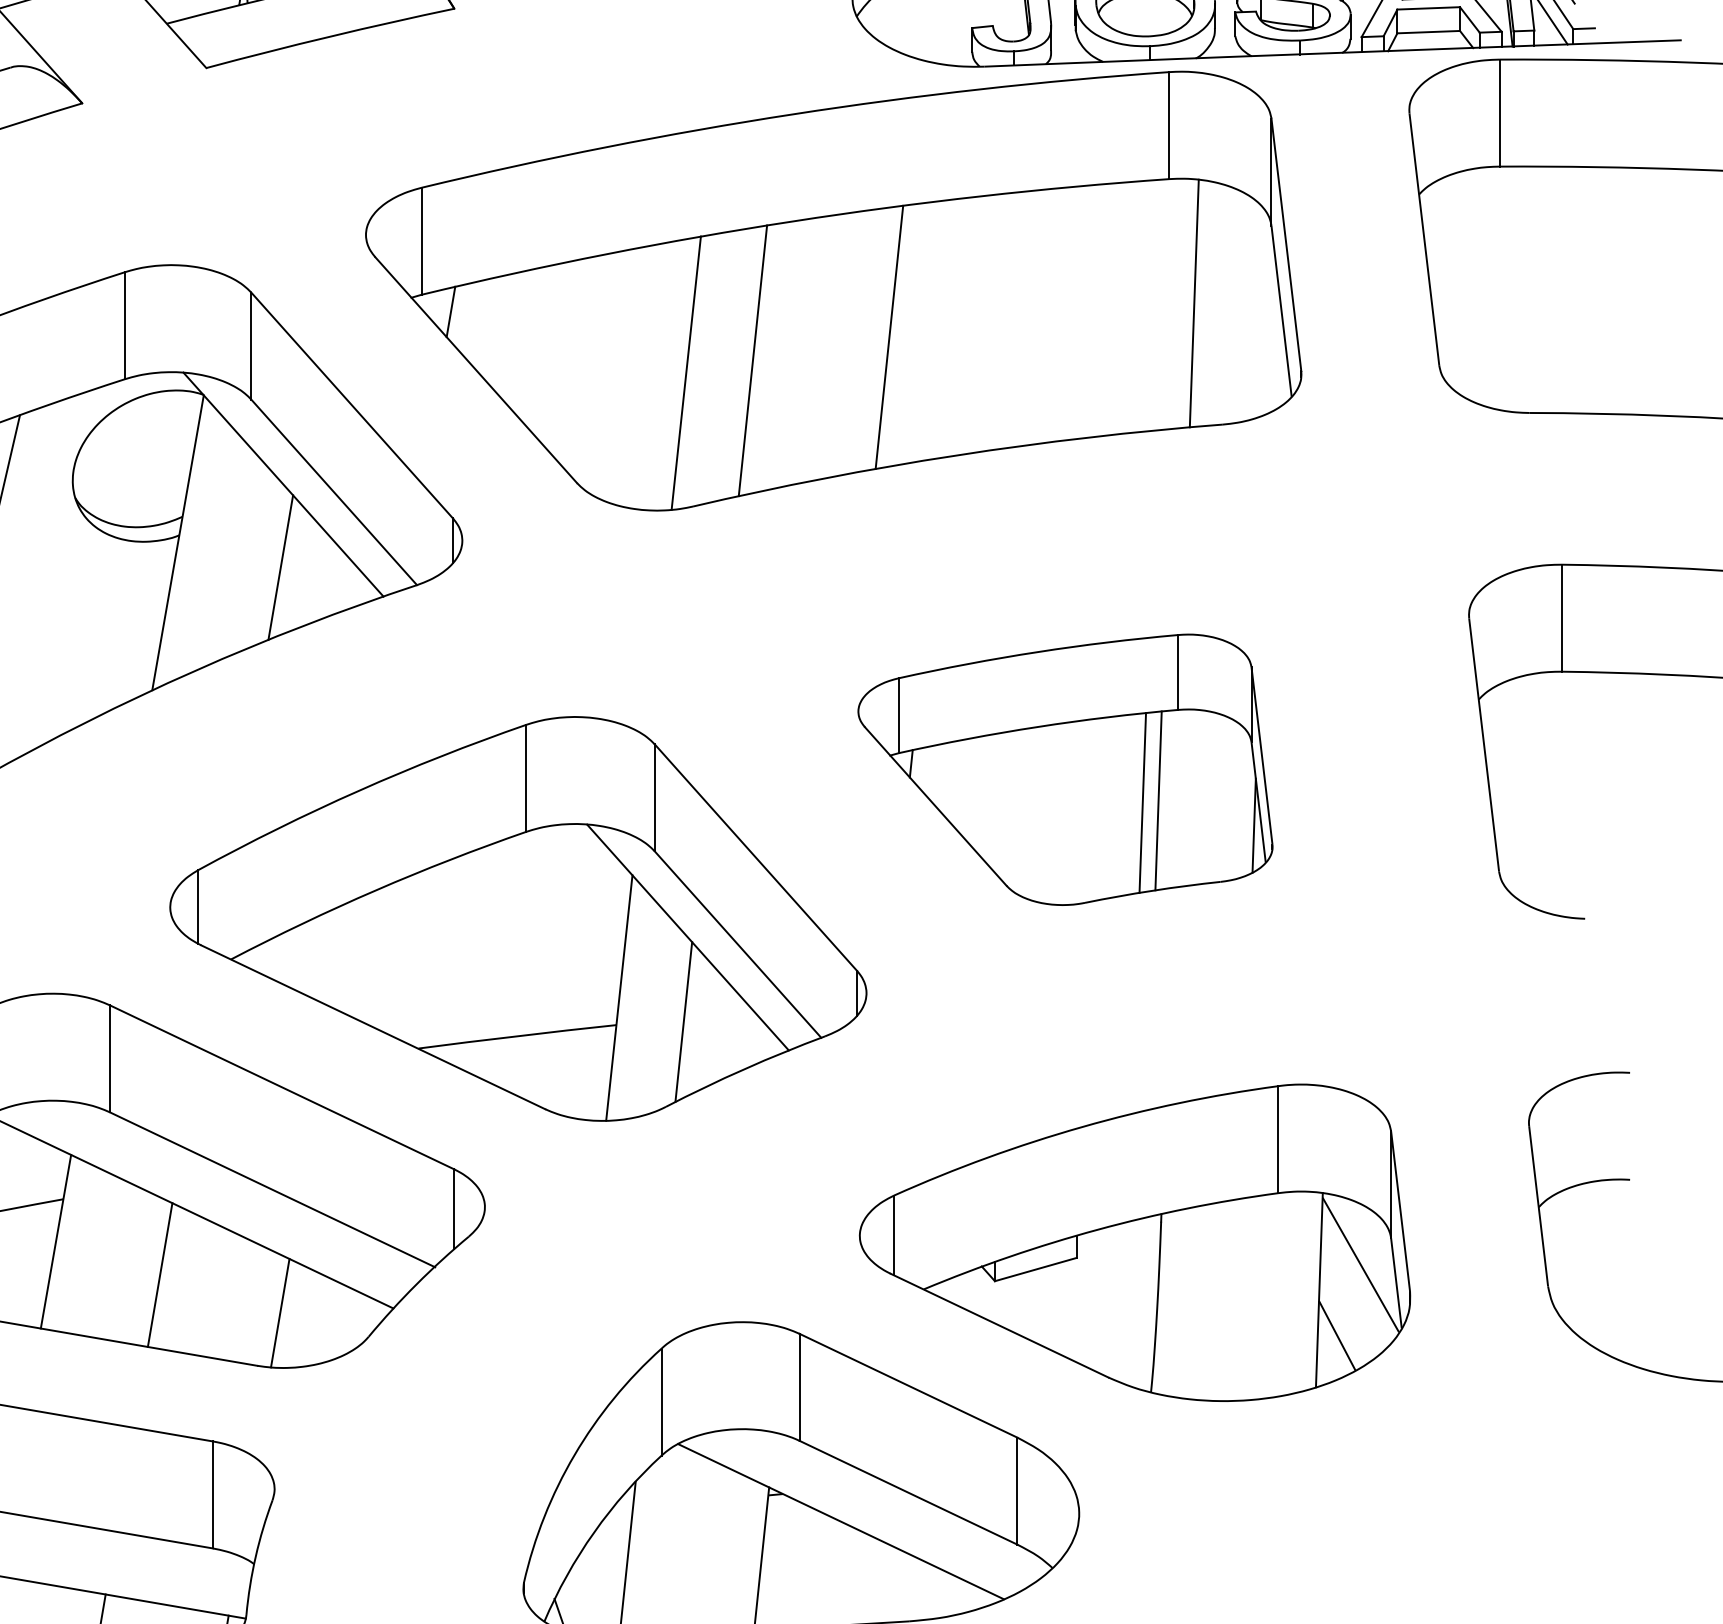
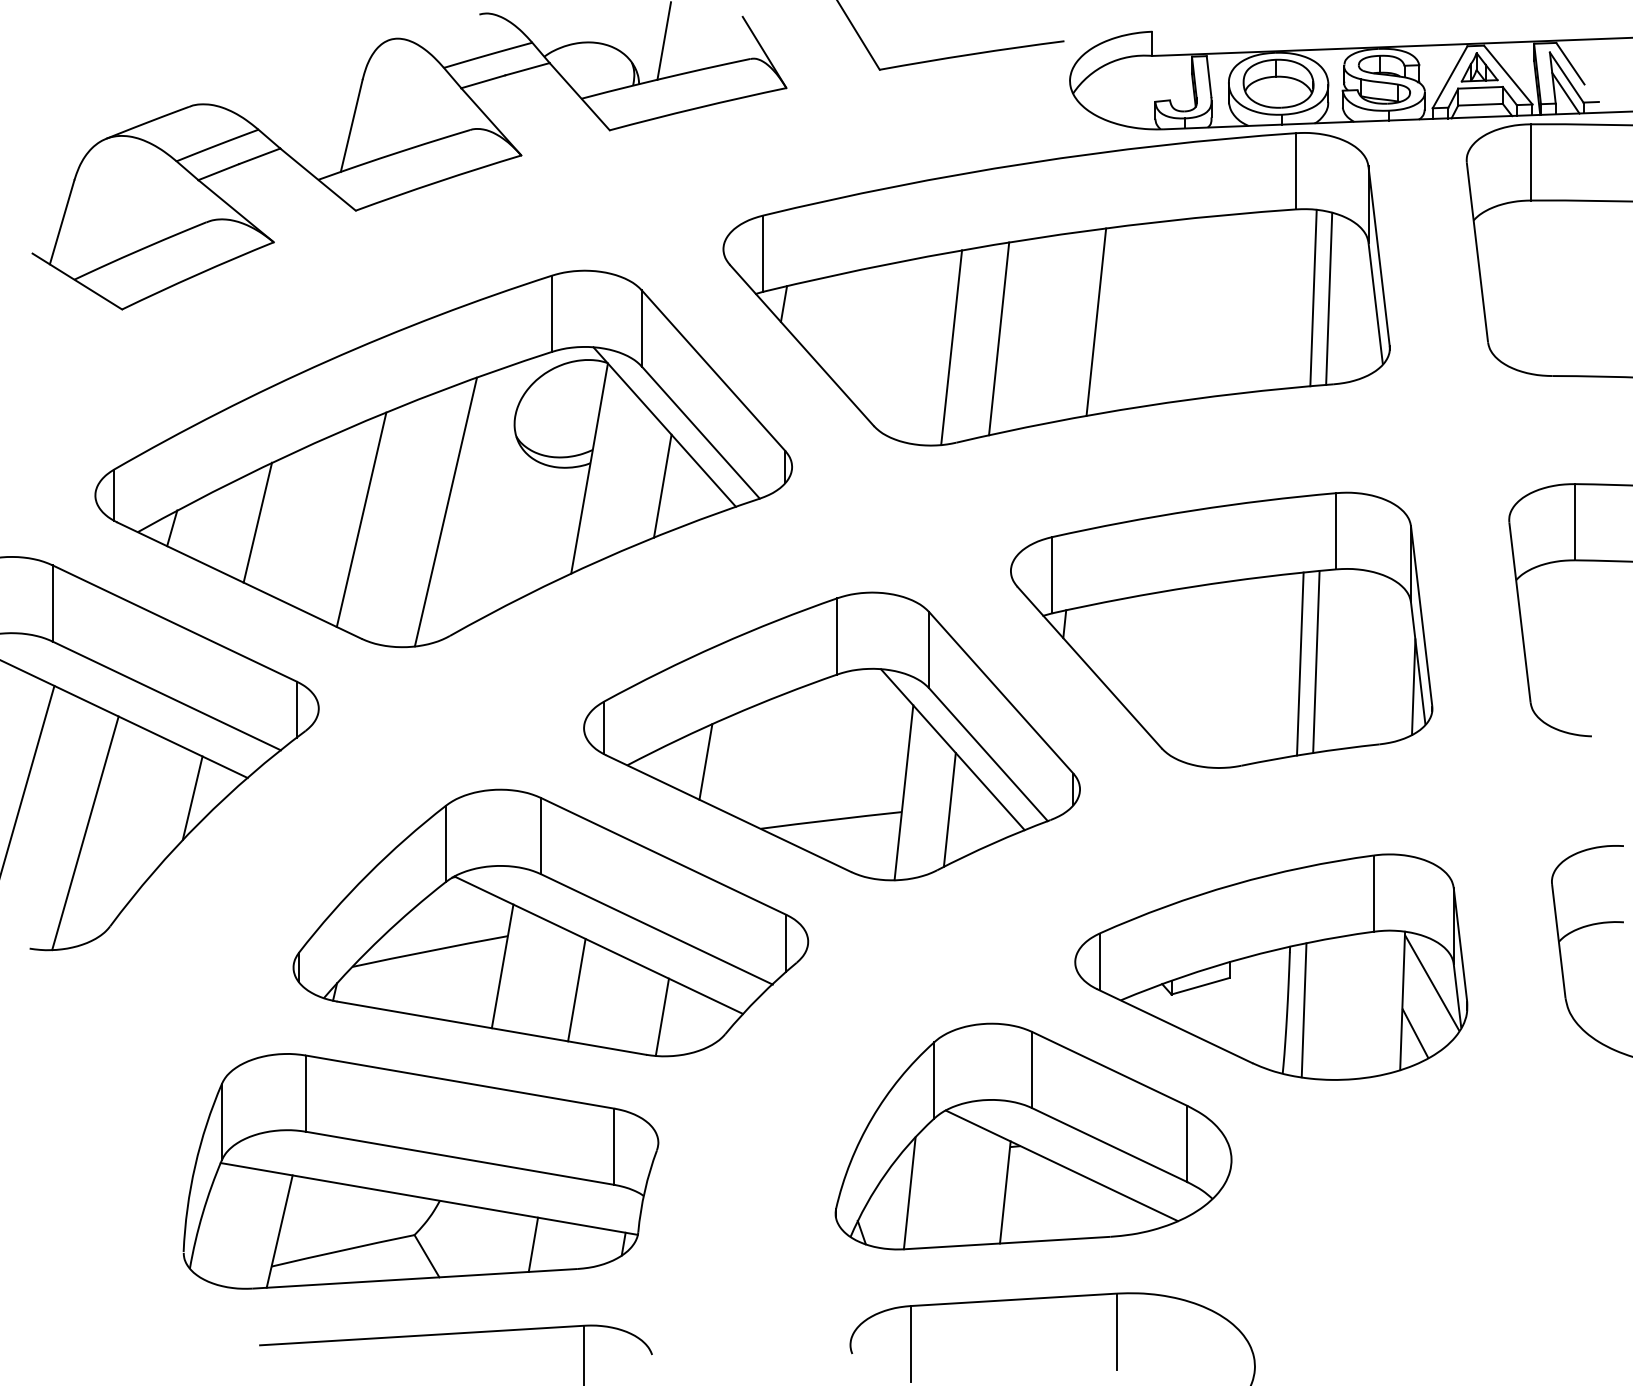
line: (1216, 304) -> (1329, 298), added
part: (1065, 768) -> (1221, 629), size x1.43
line: (340, 954) -> (705, 761), added
line: (1180, 1303) -> (1303, 1010), added

